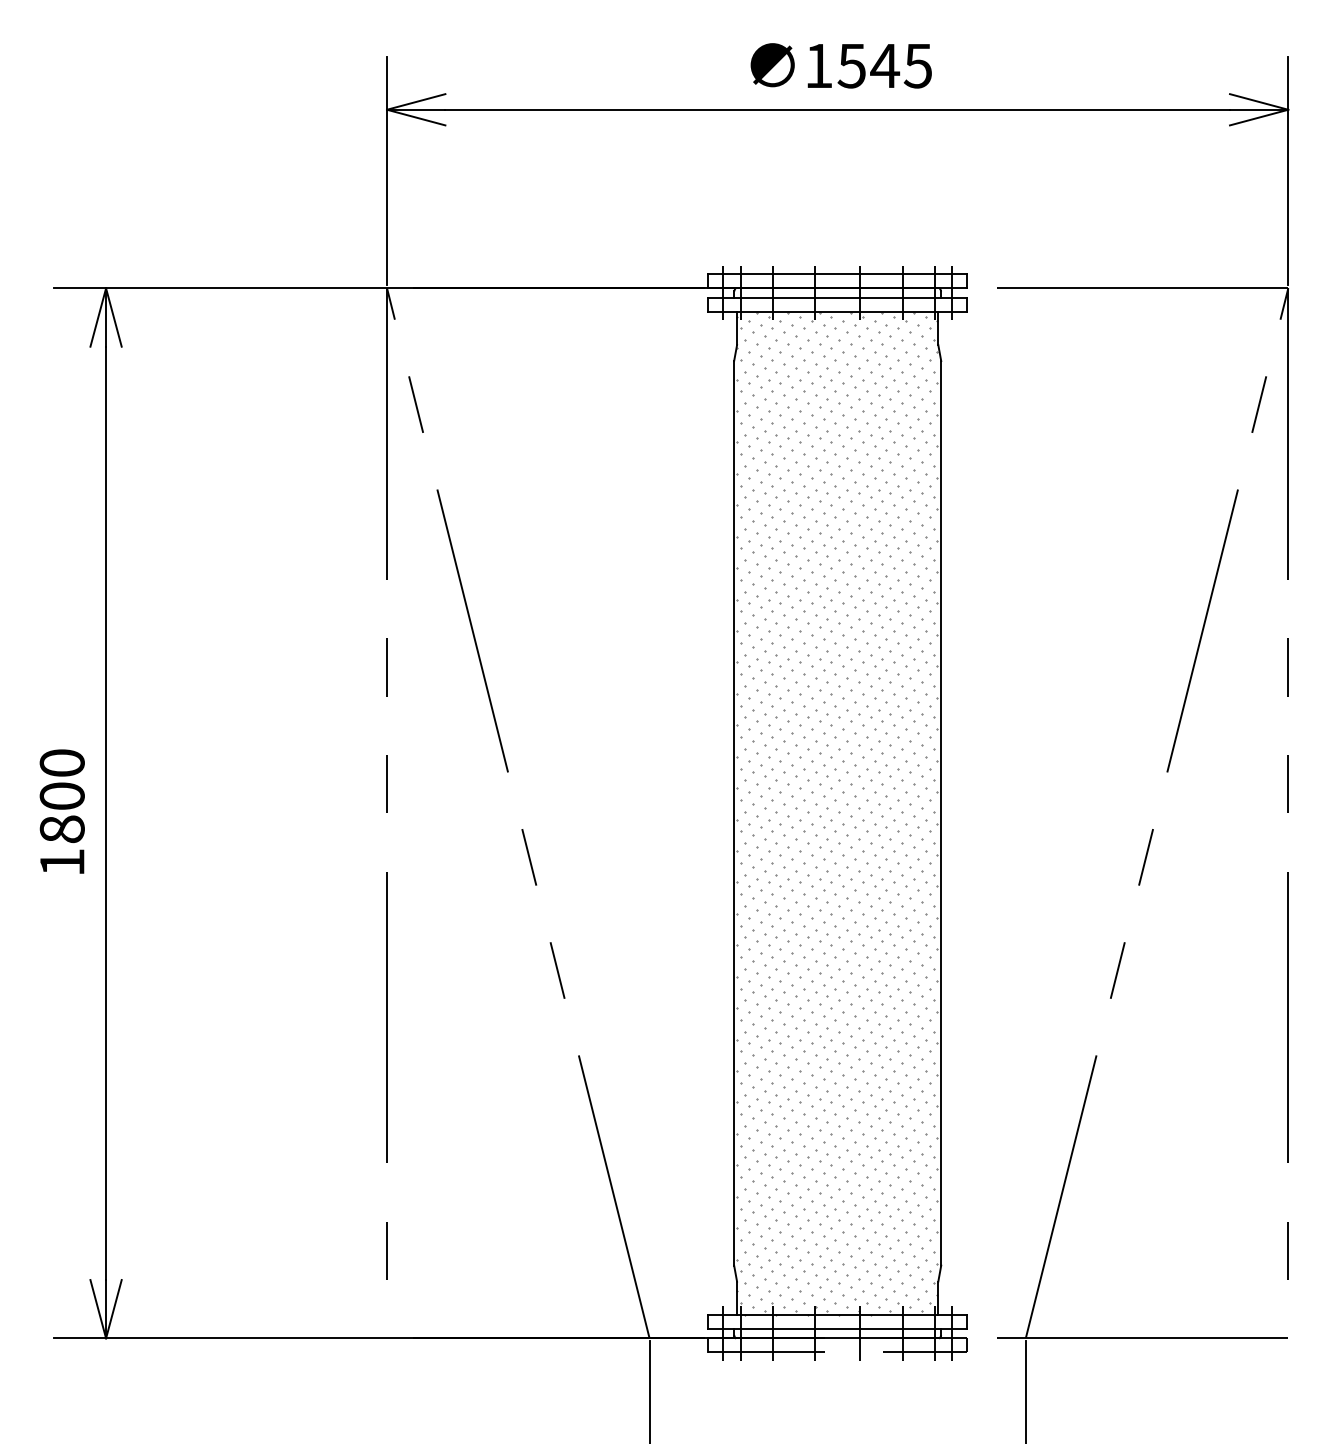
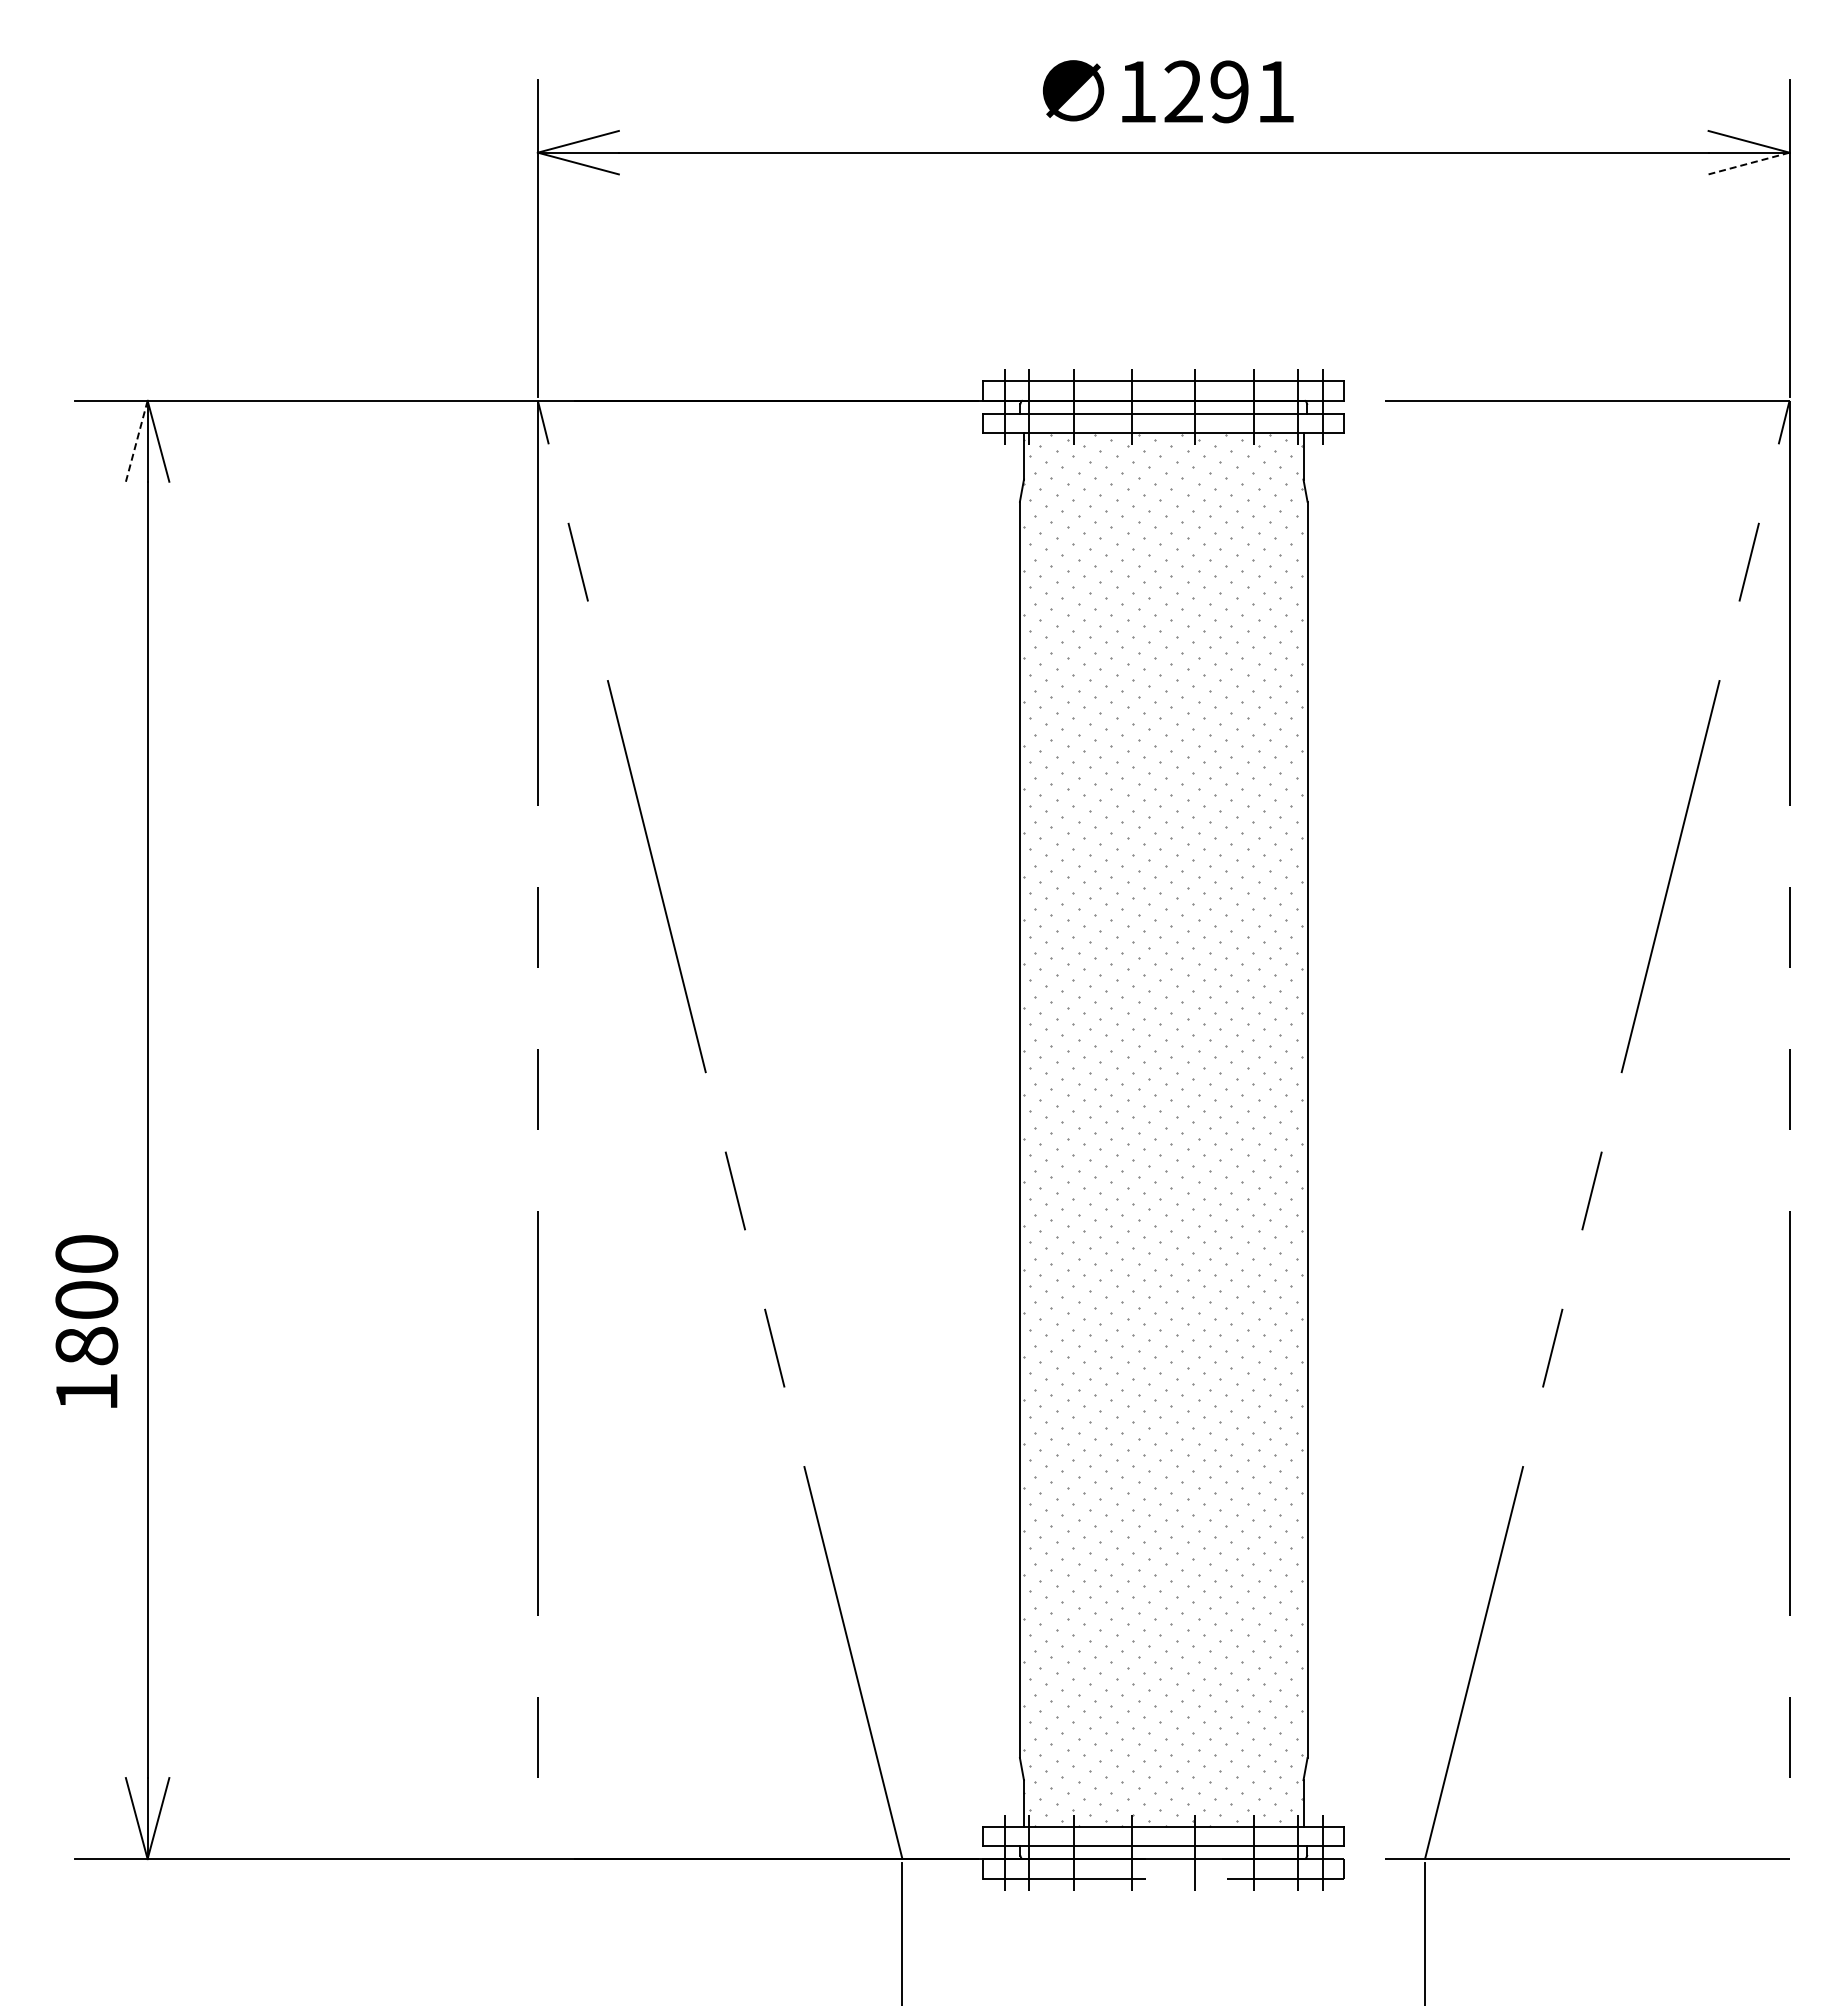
text: (884, 65) -> (1228, 91), 1545 -> 1291
line: (1259, 117) -> (1749, 163), solid -> dashed
line: (98, 317) -> (136, 441), solid -> dashed
text: (62, 811) -> (86, 1321), moved

